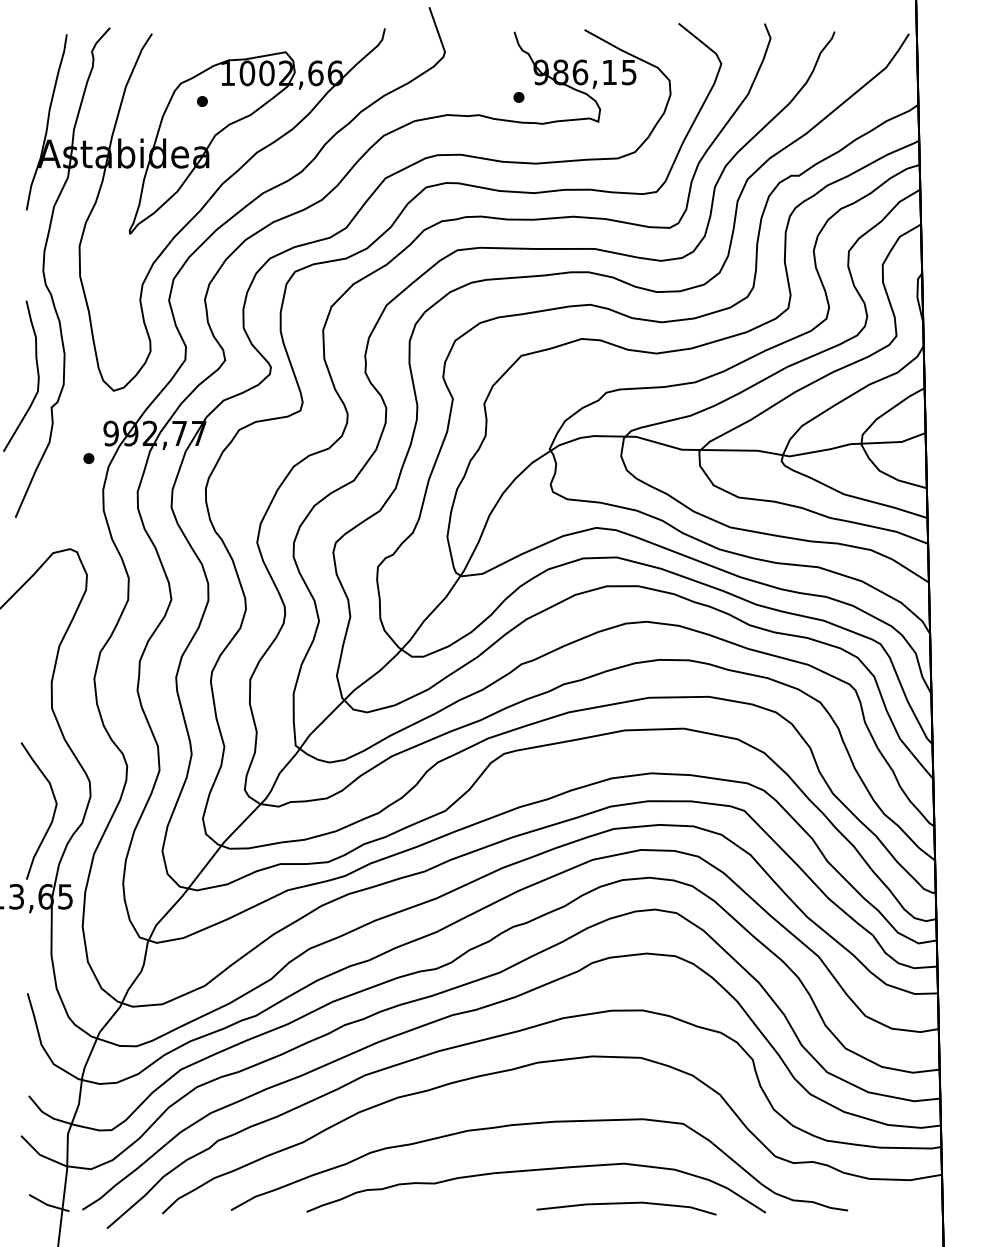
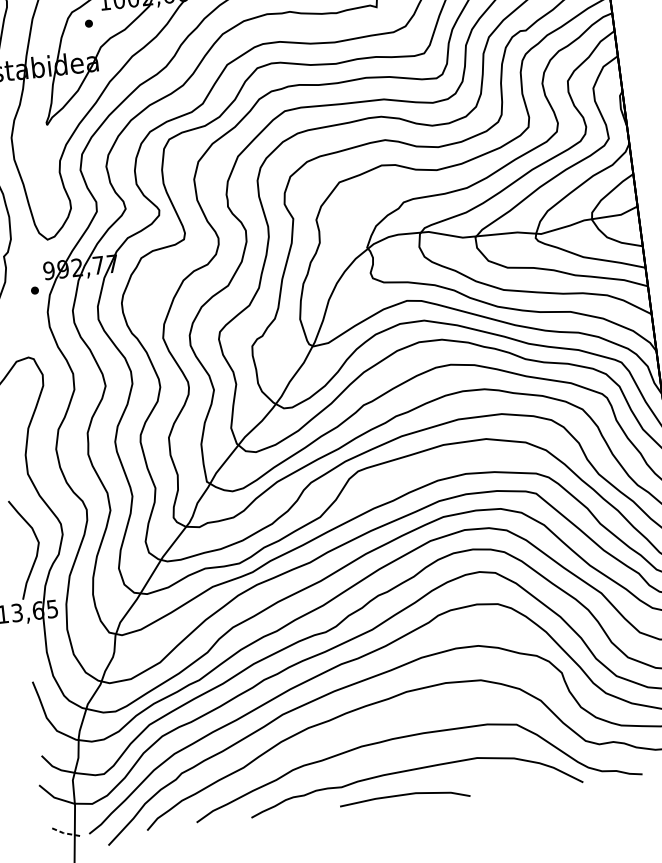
line: (625, 1204) -> (403, 795), moved
line: (48, 1205) -> (64, 833), solid -> dashed

